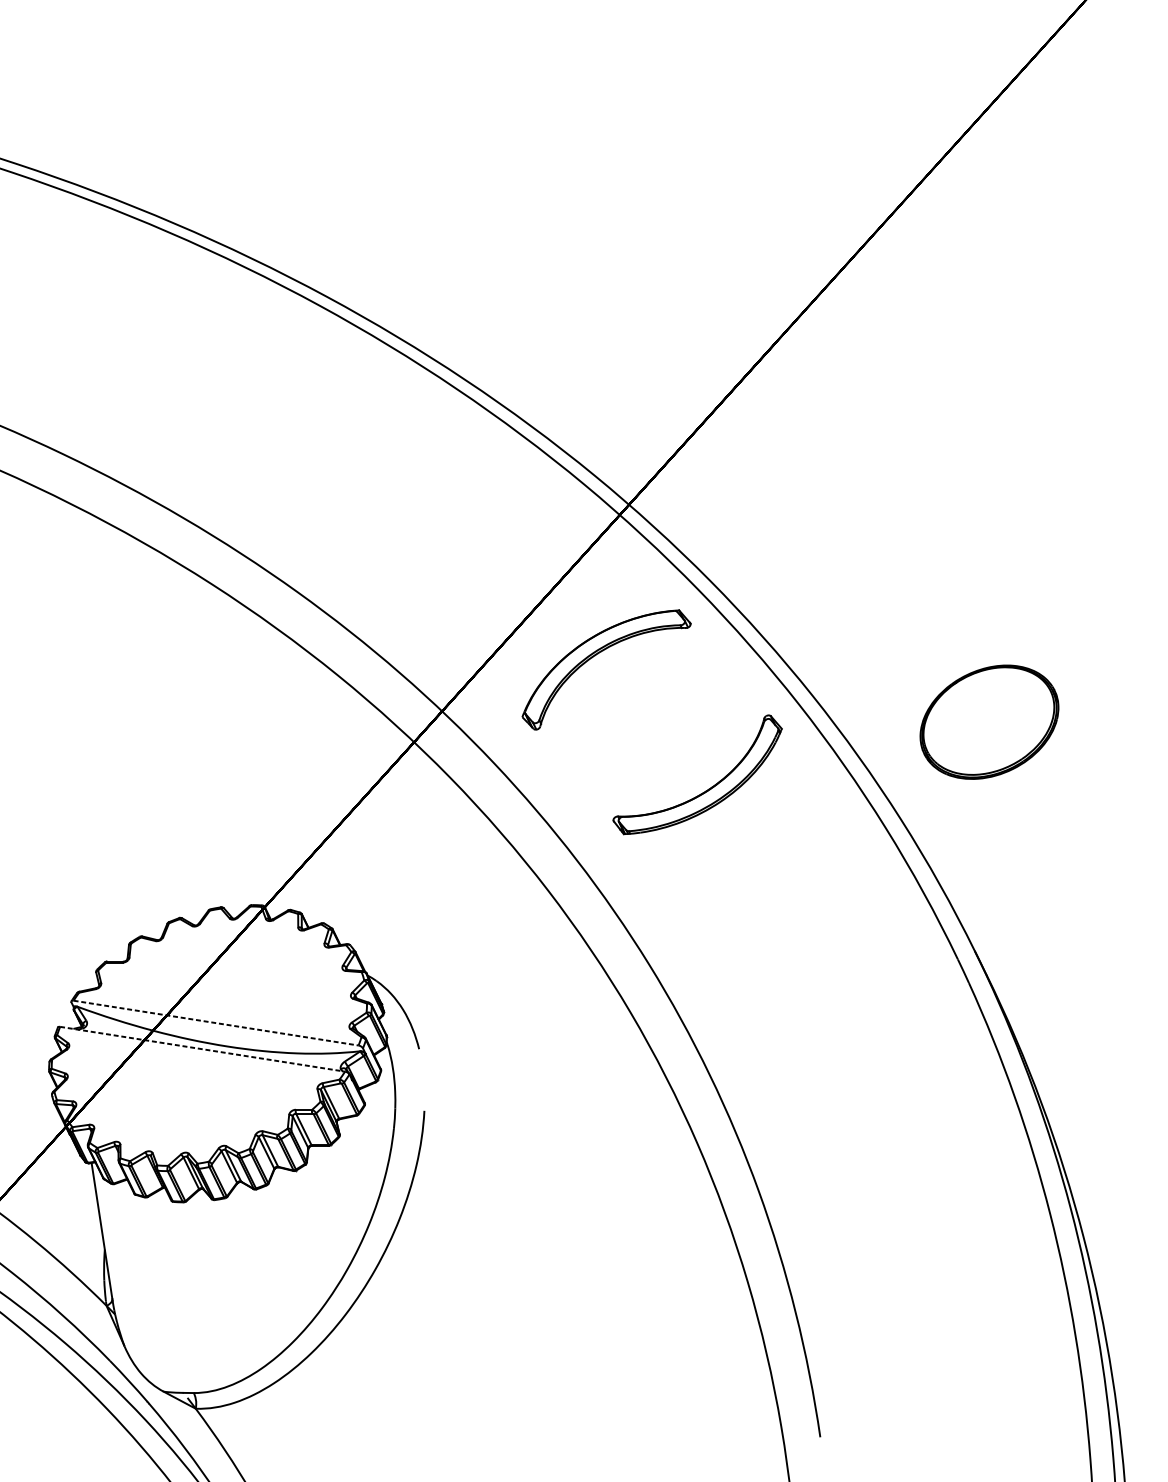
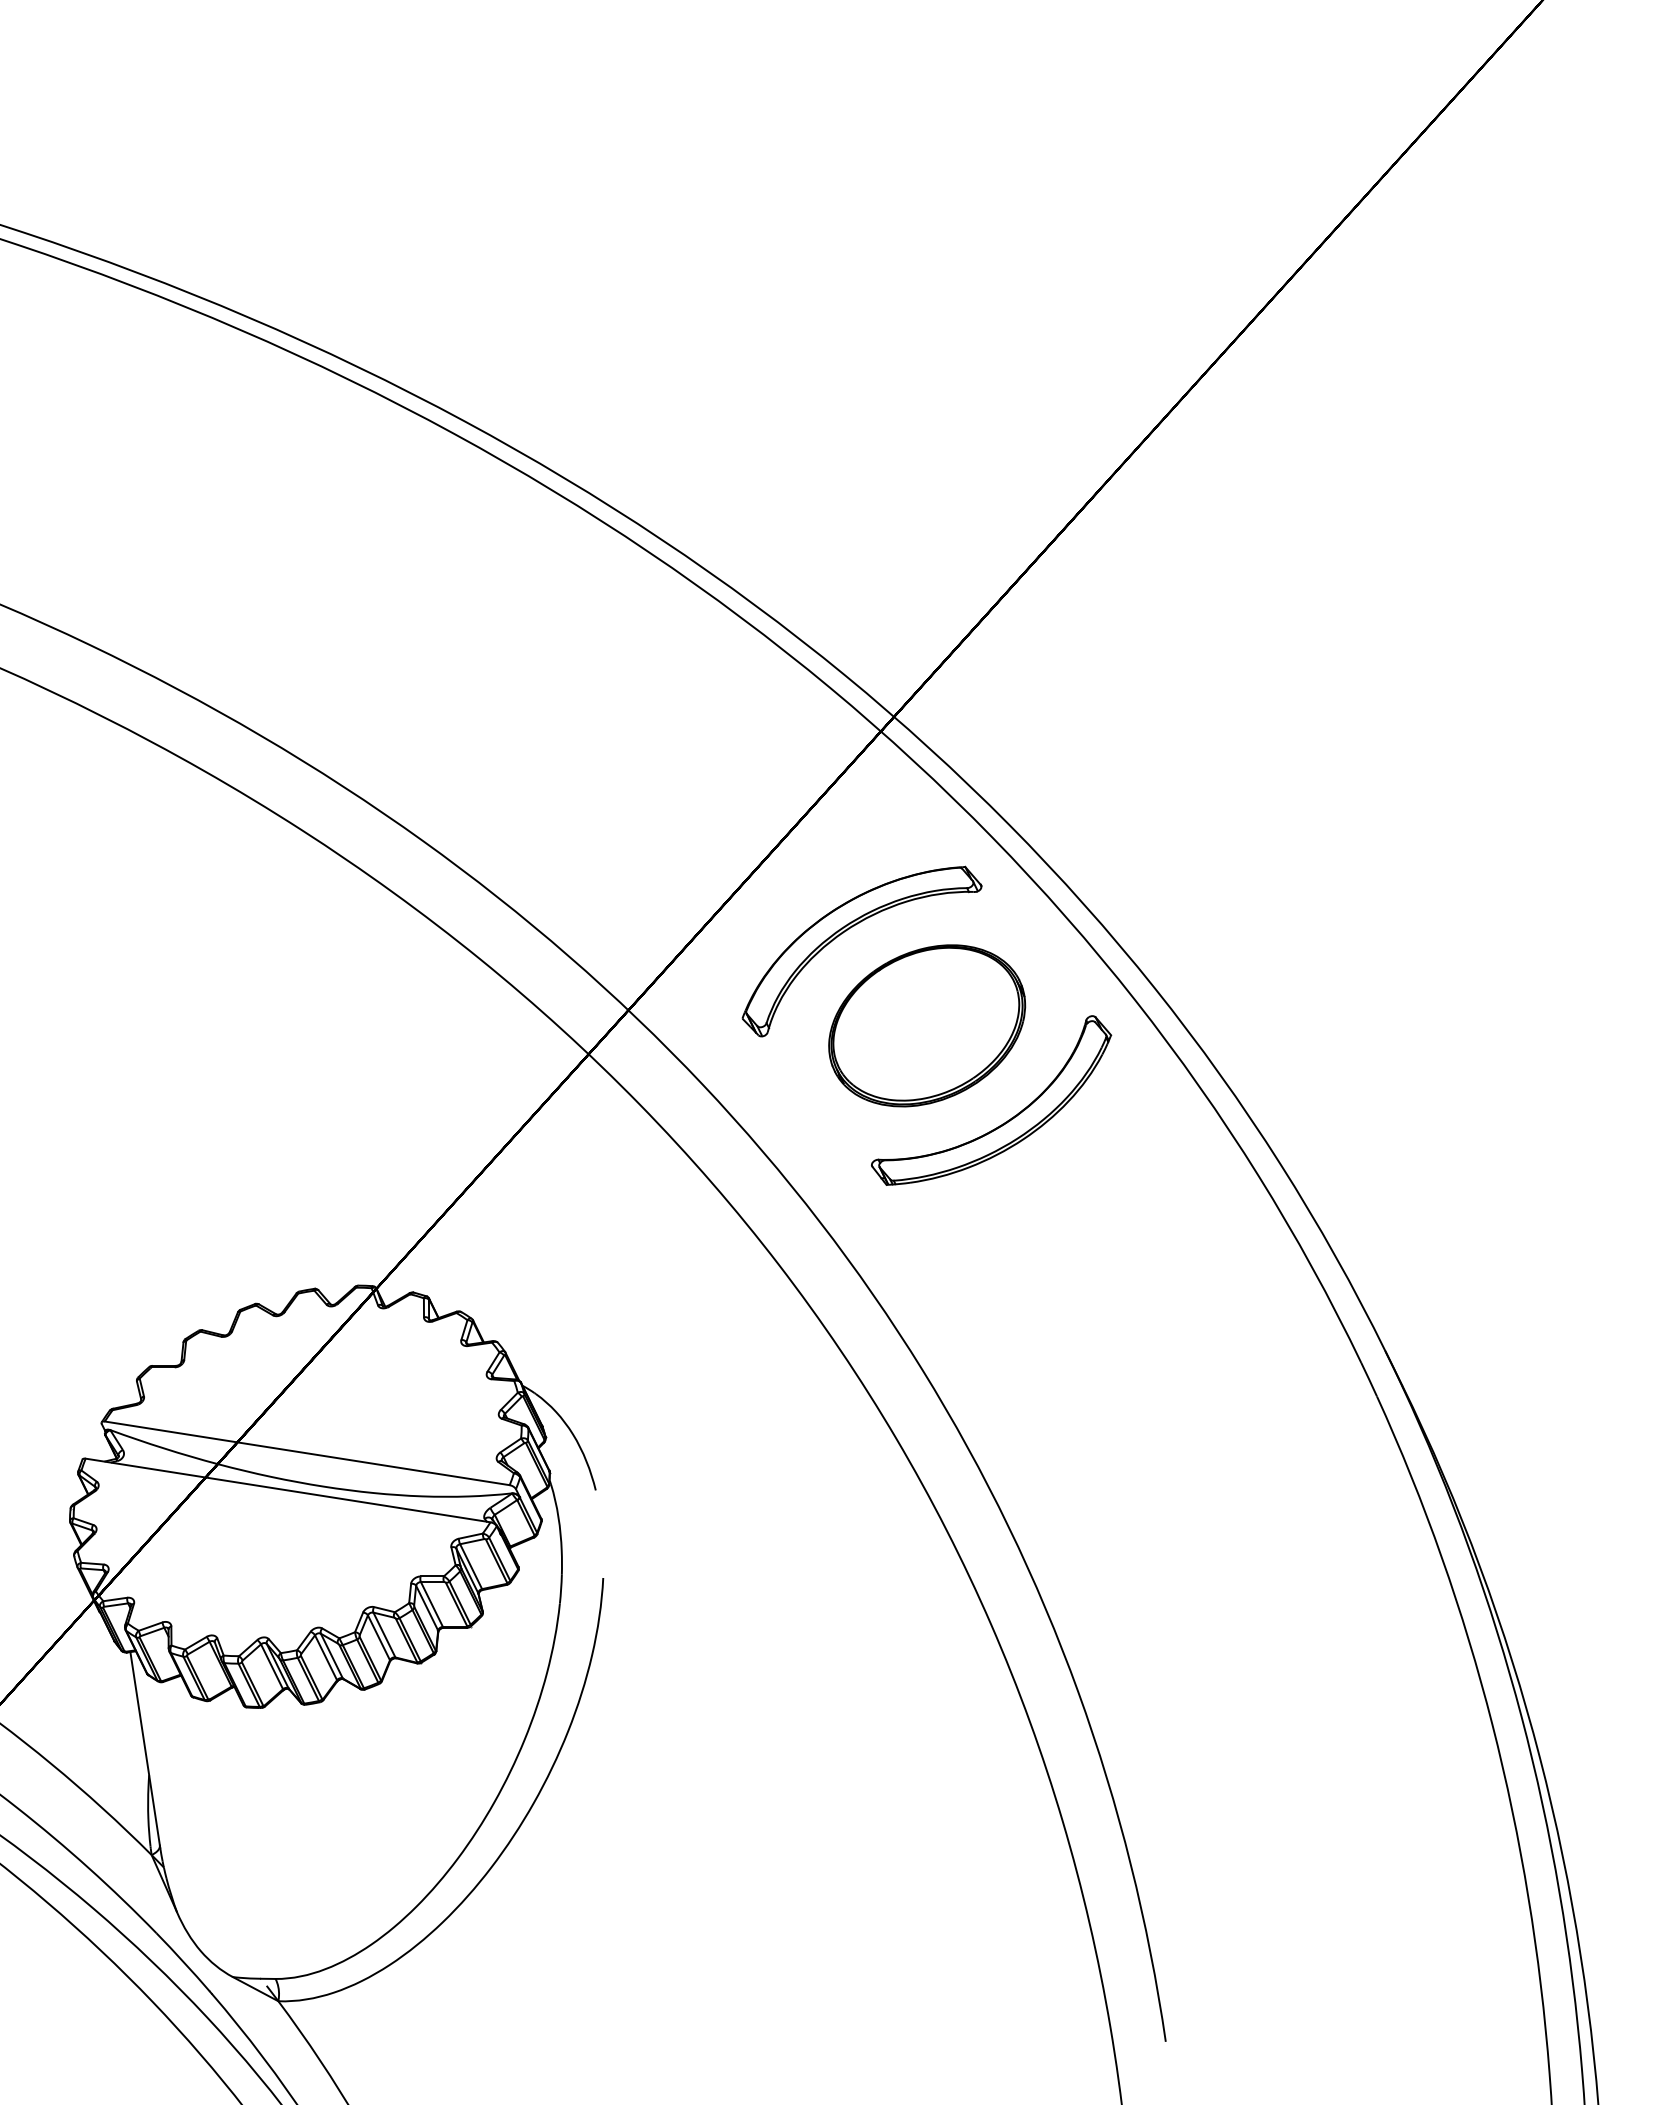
part: (989, 721) -> (927, 1025), moved
line: (216, 1023) -> (307, 1453), dashed -> solid
line: (202, 1049) -> (288, 1490), dashed -> solid

